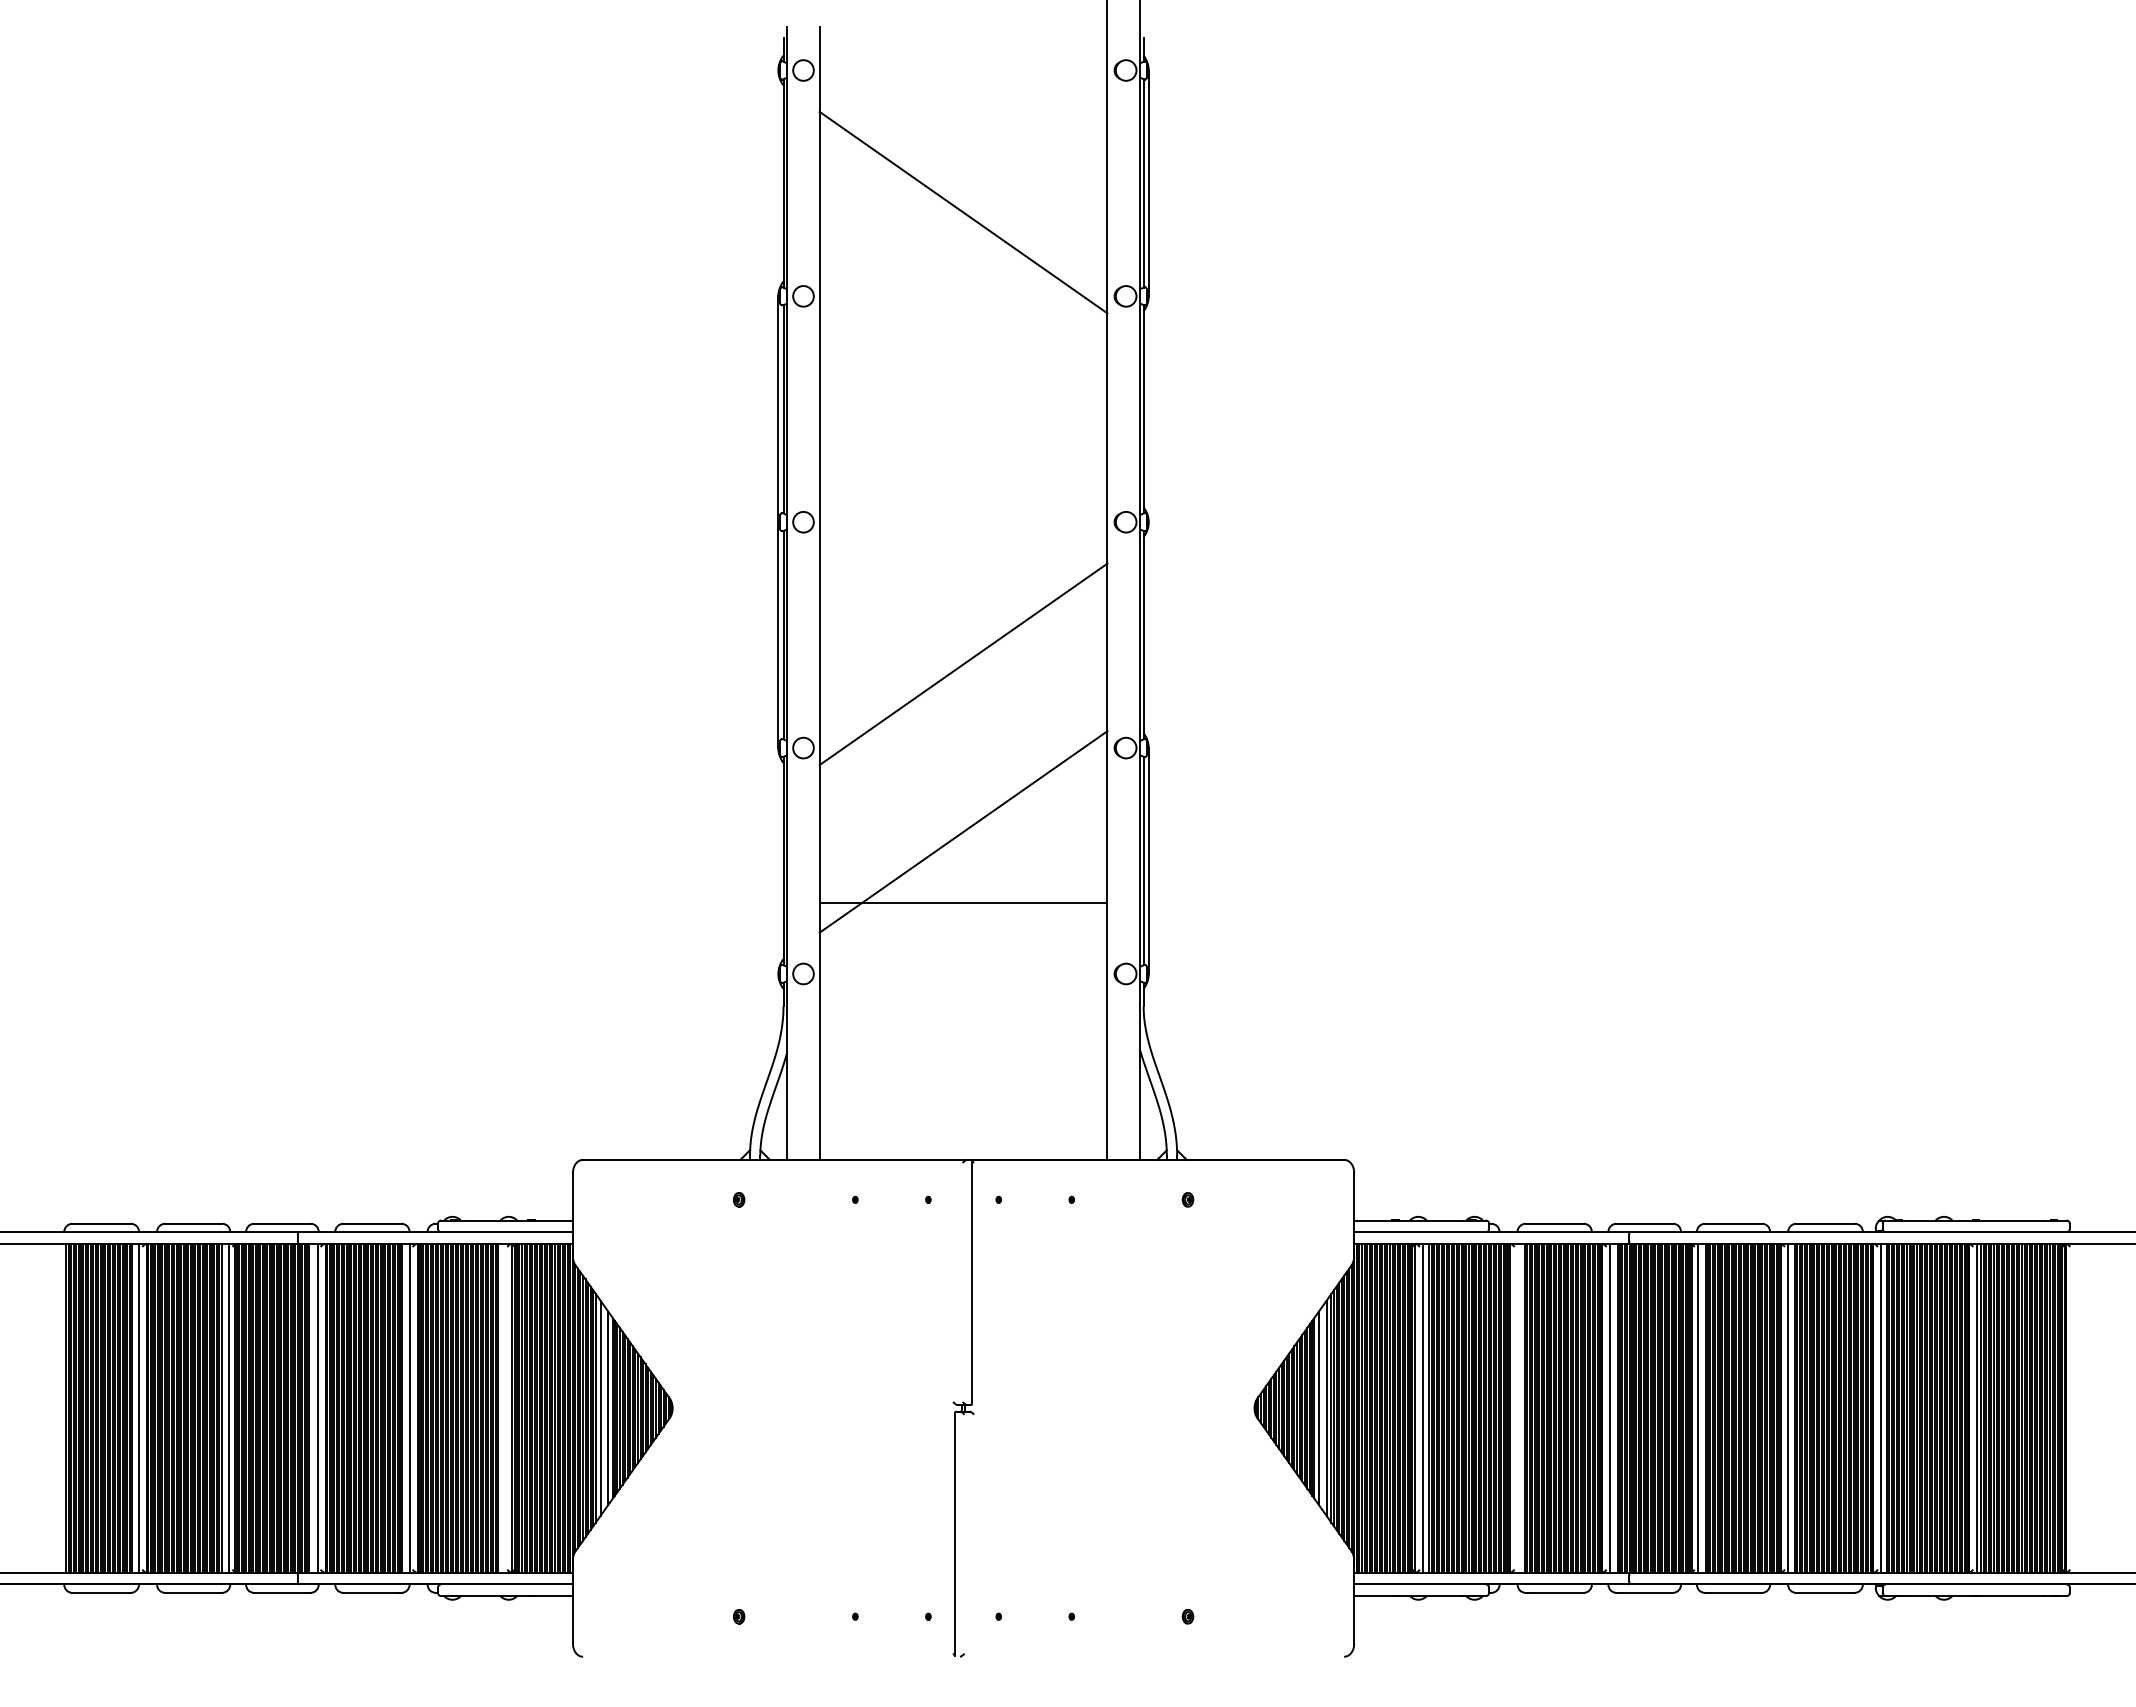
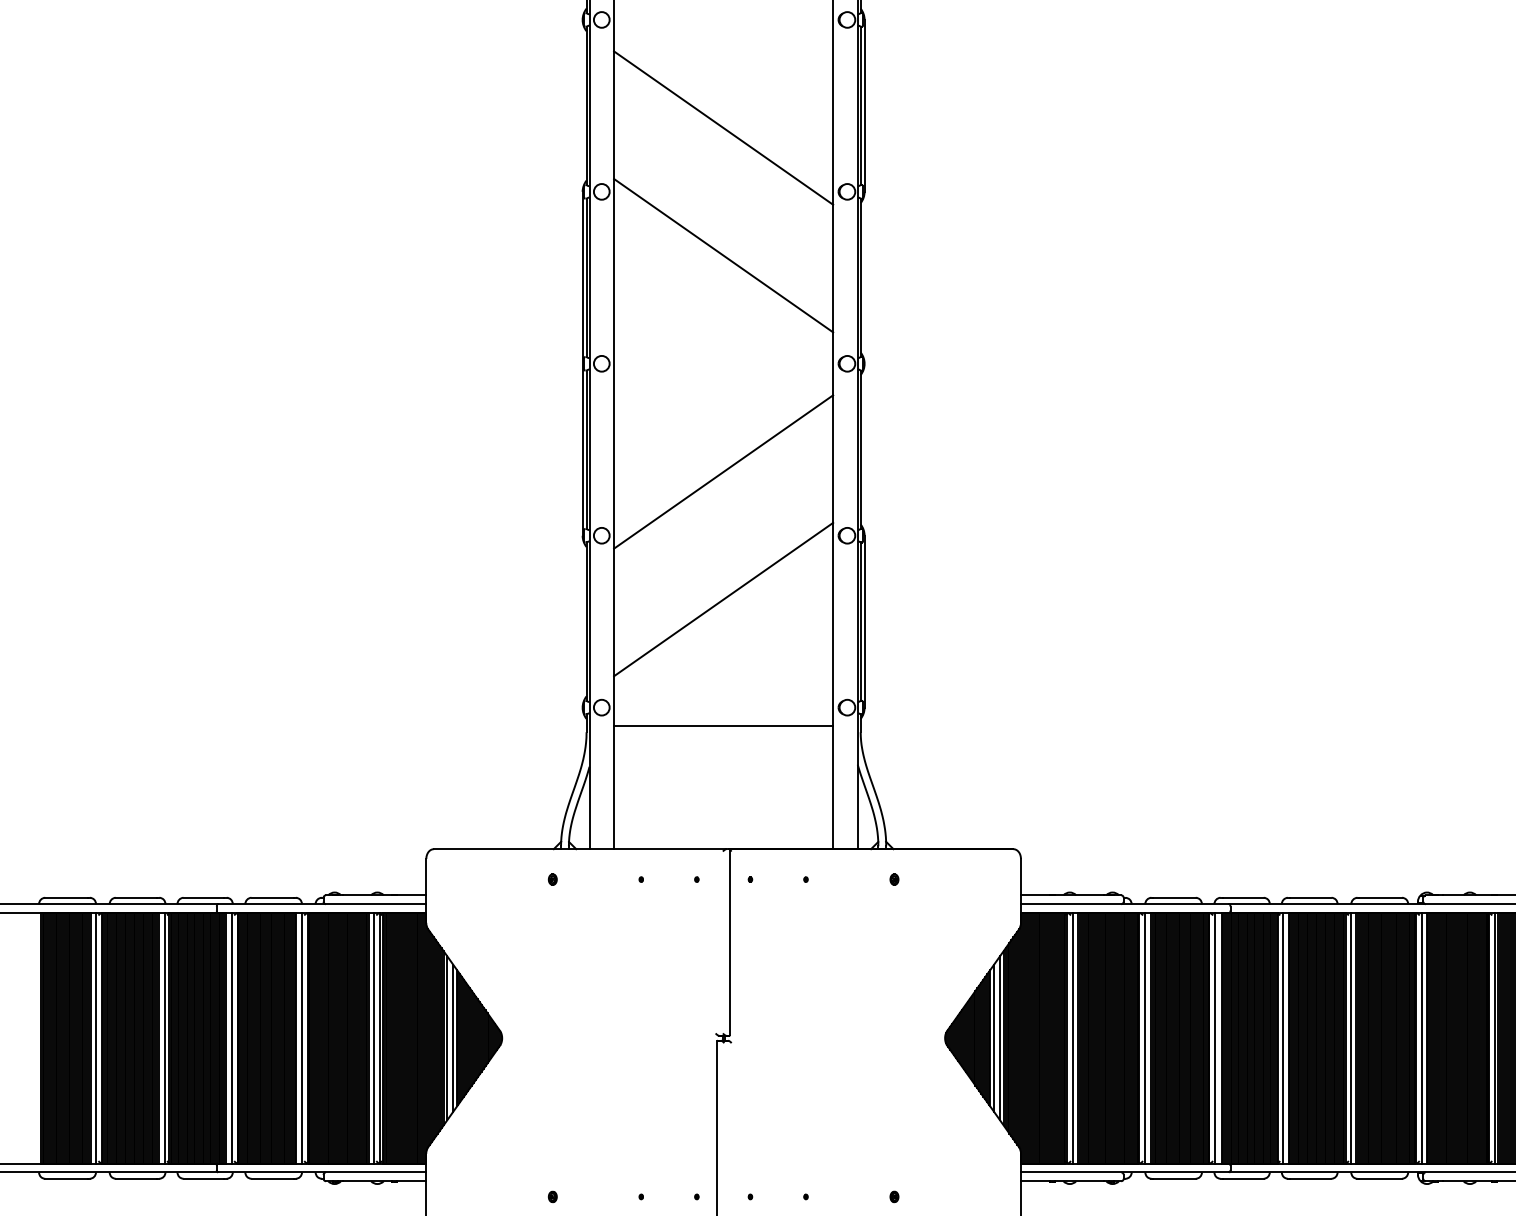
line: (963, 379) -> (723, 255), added
line: (963, 902) -> (723, 725), moved
line: (504, 1407) -> (374, 1037), added
line: (1517, 1407) -> (1145, 1037), added

